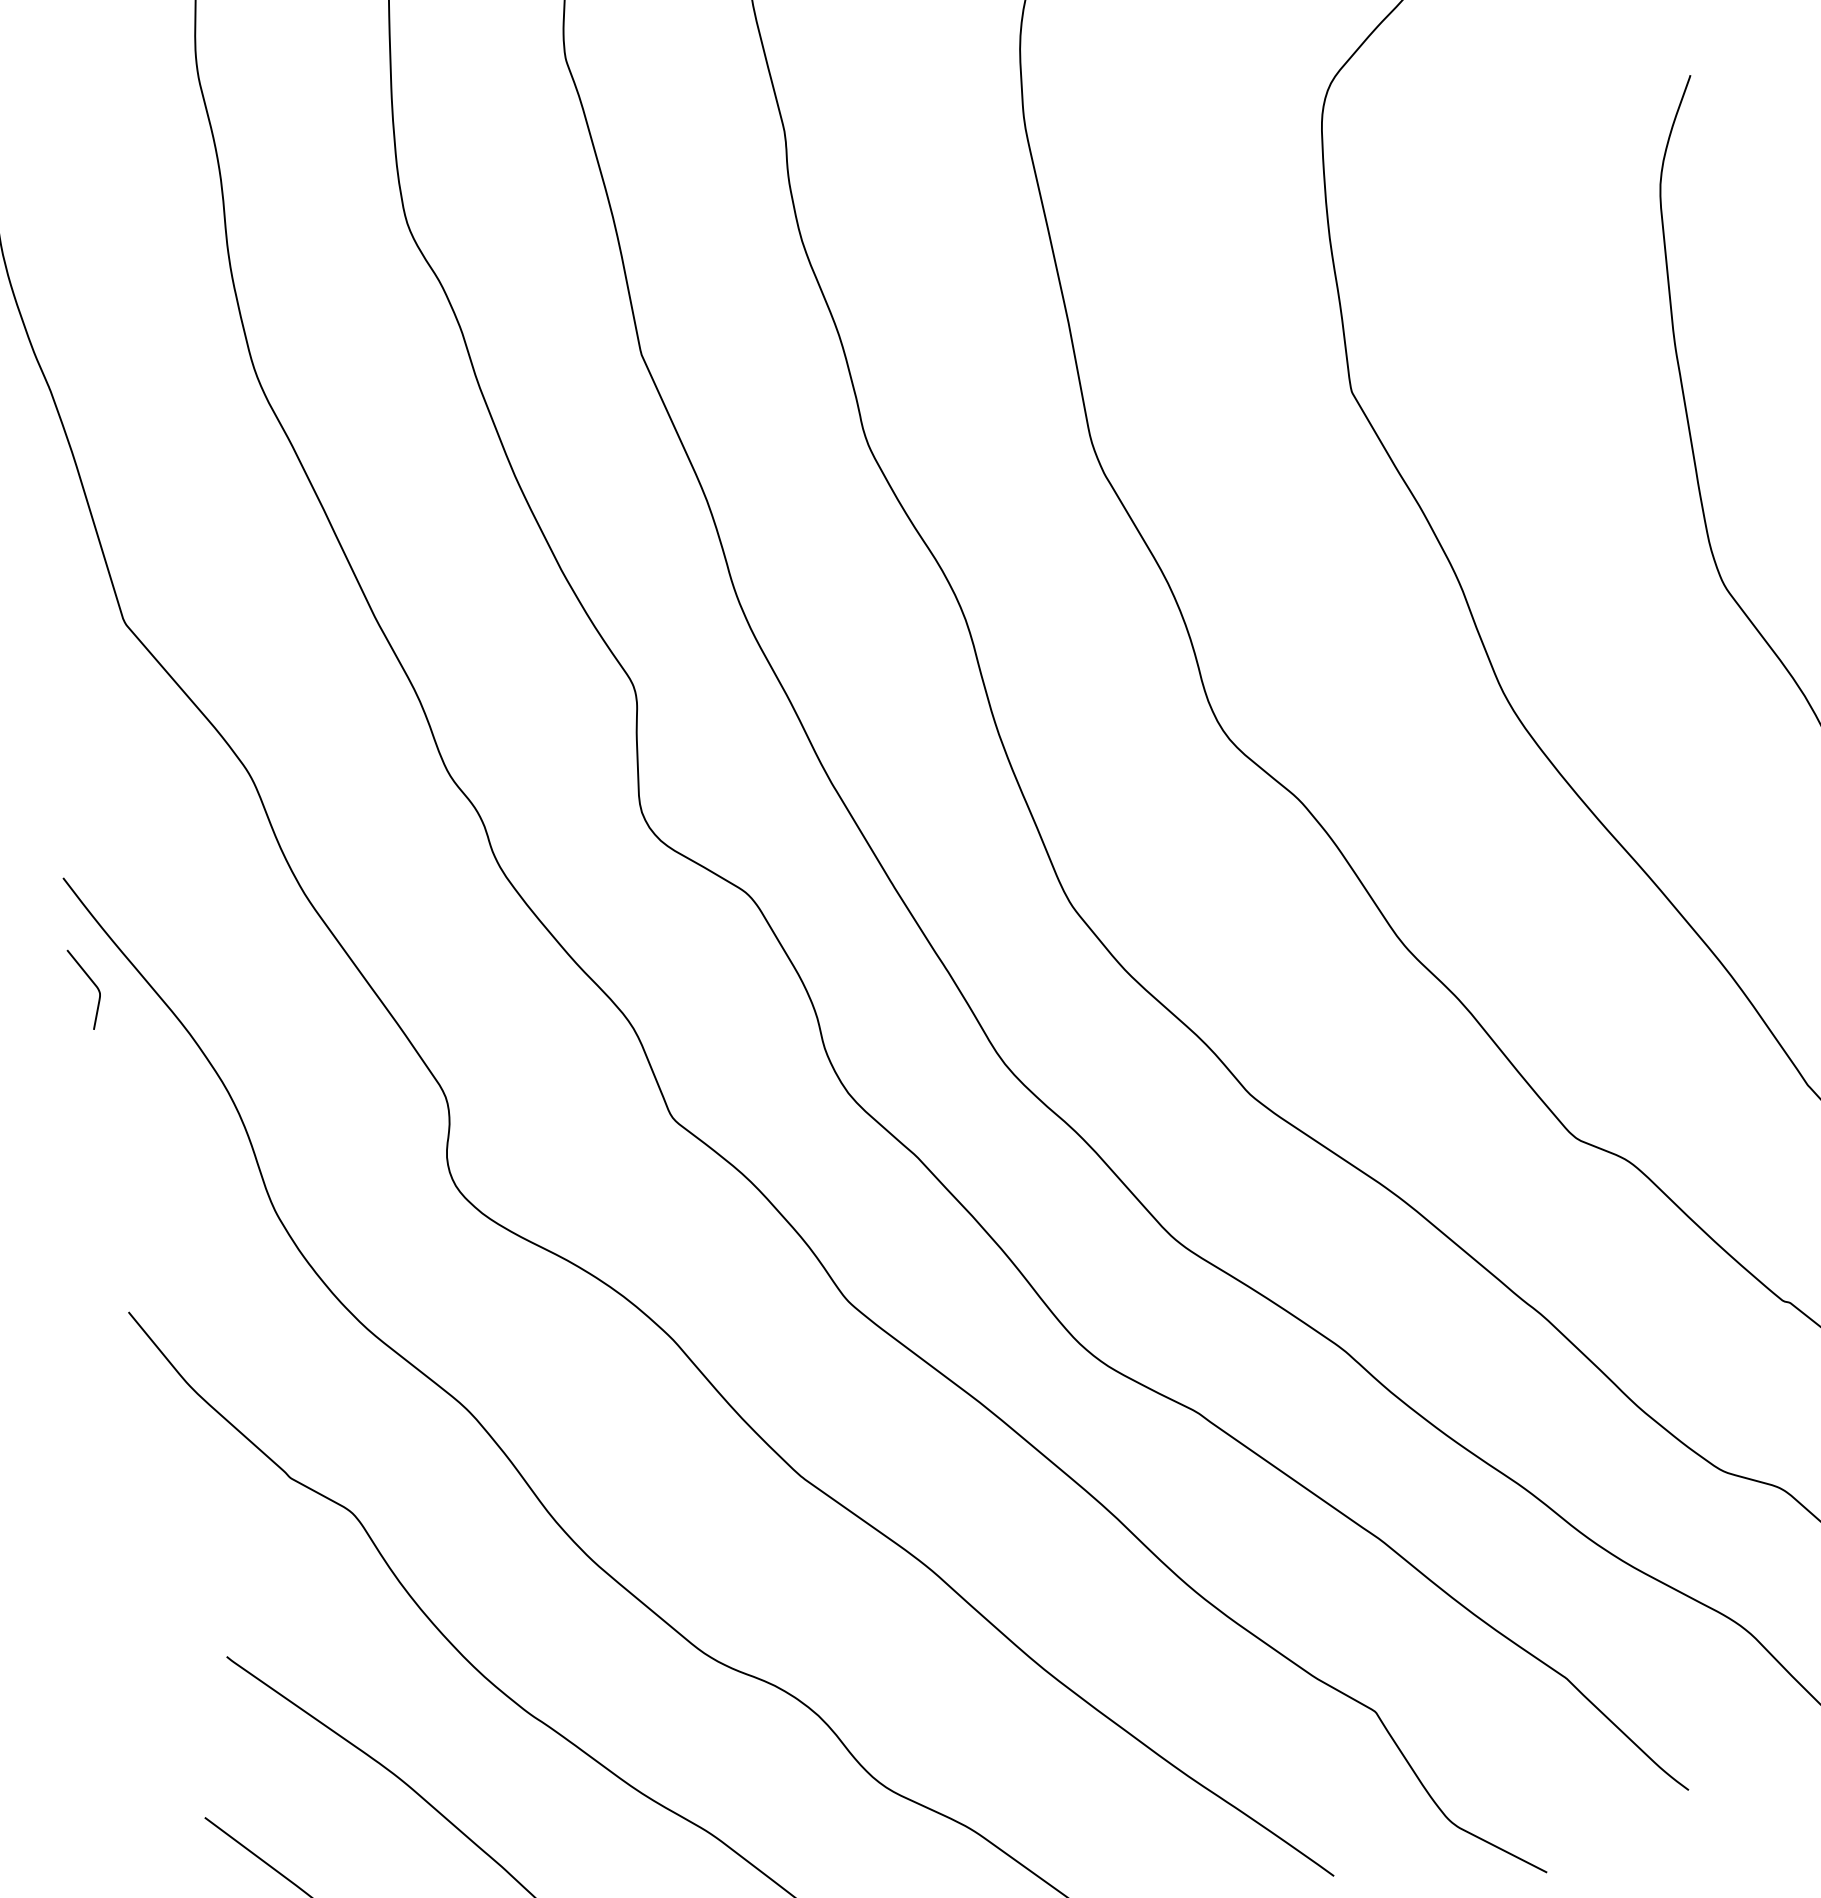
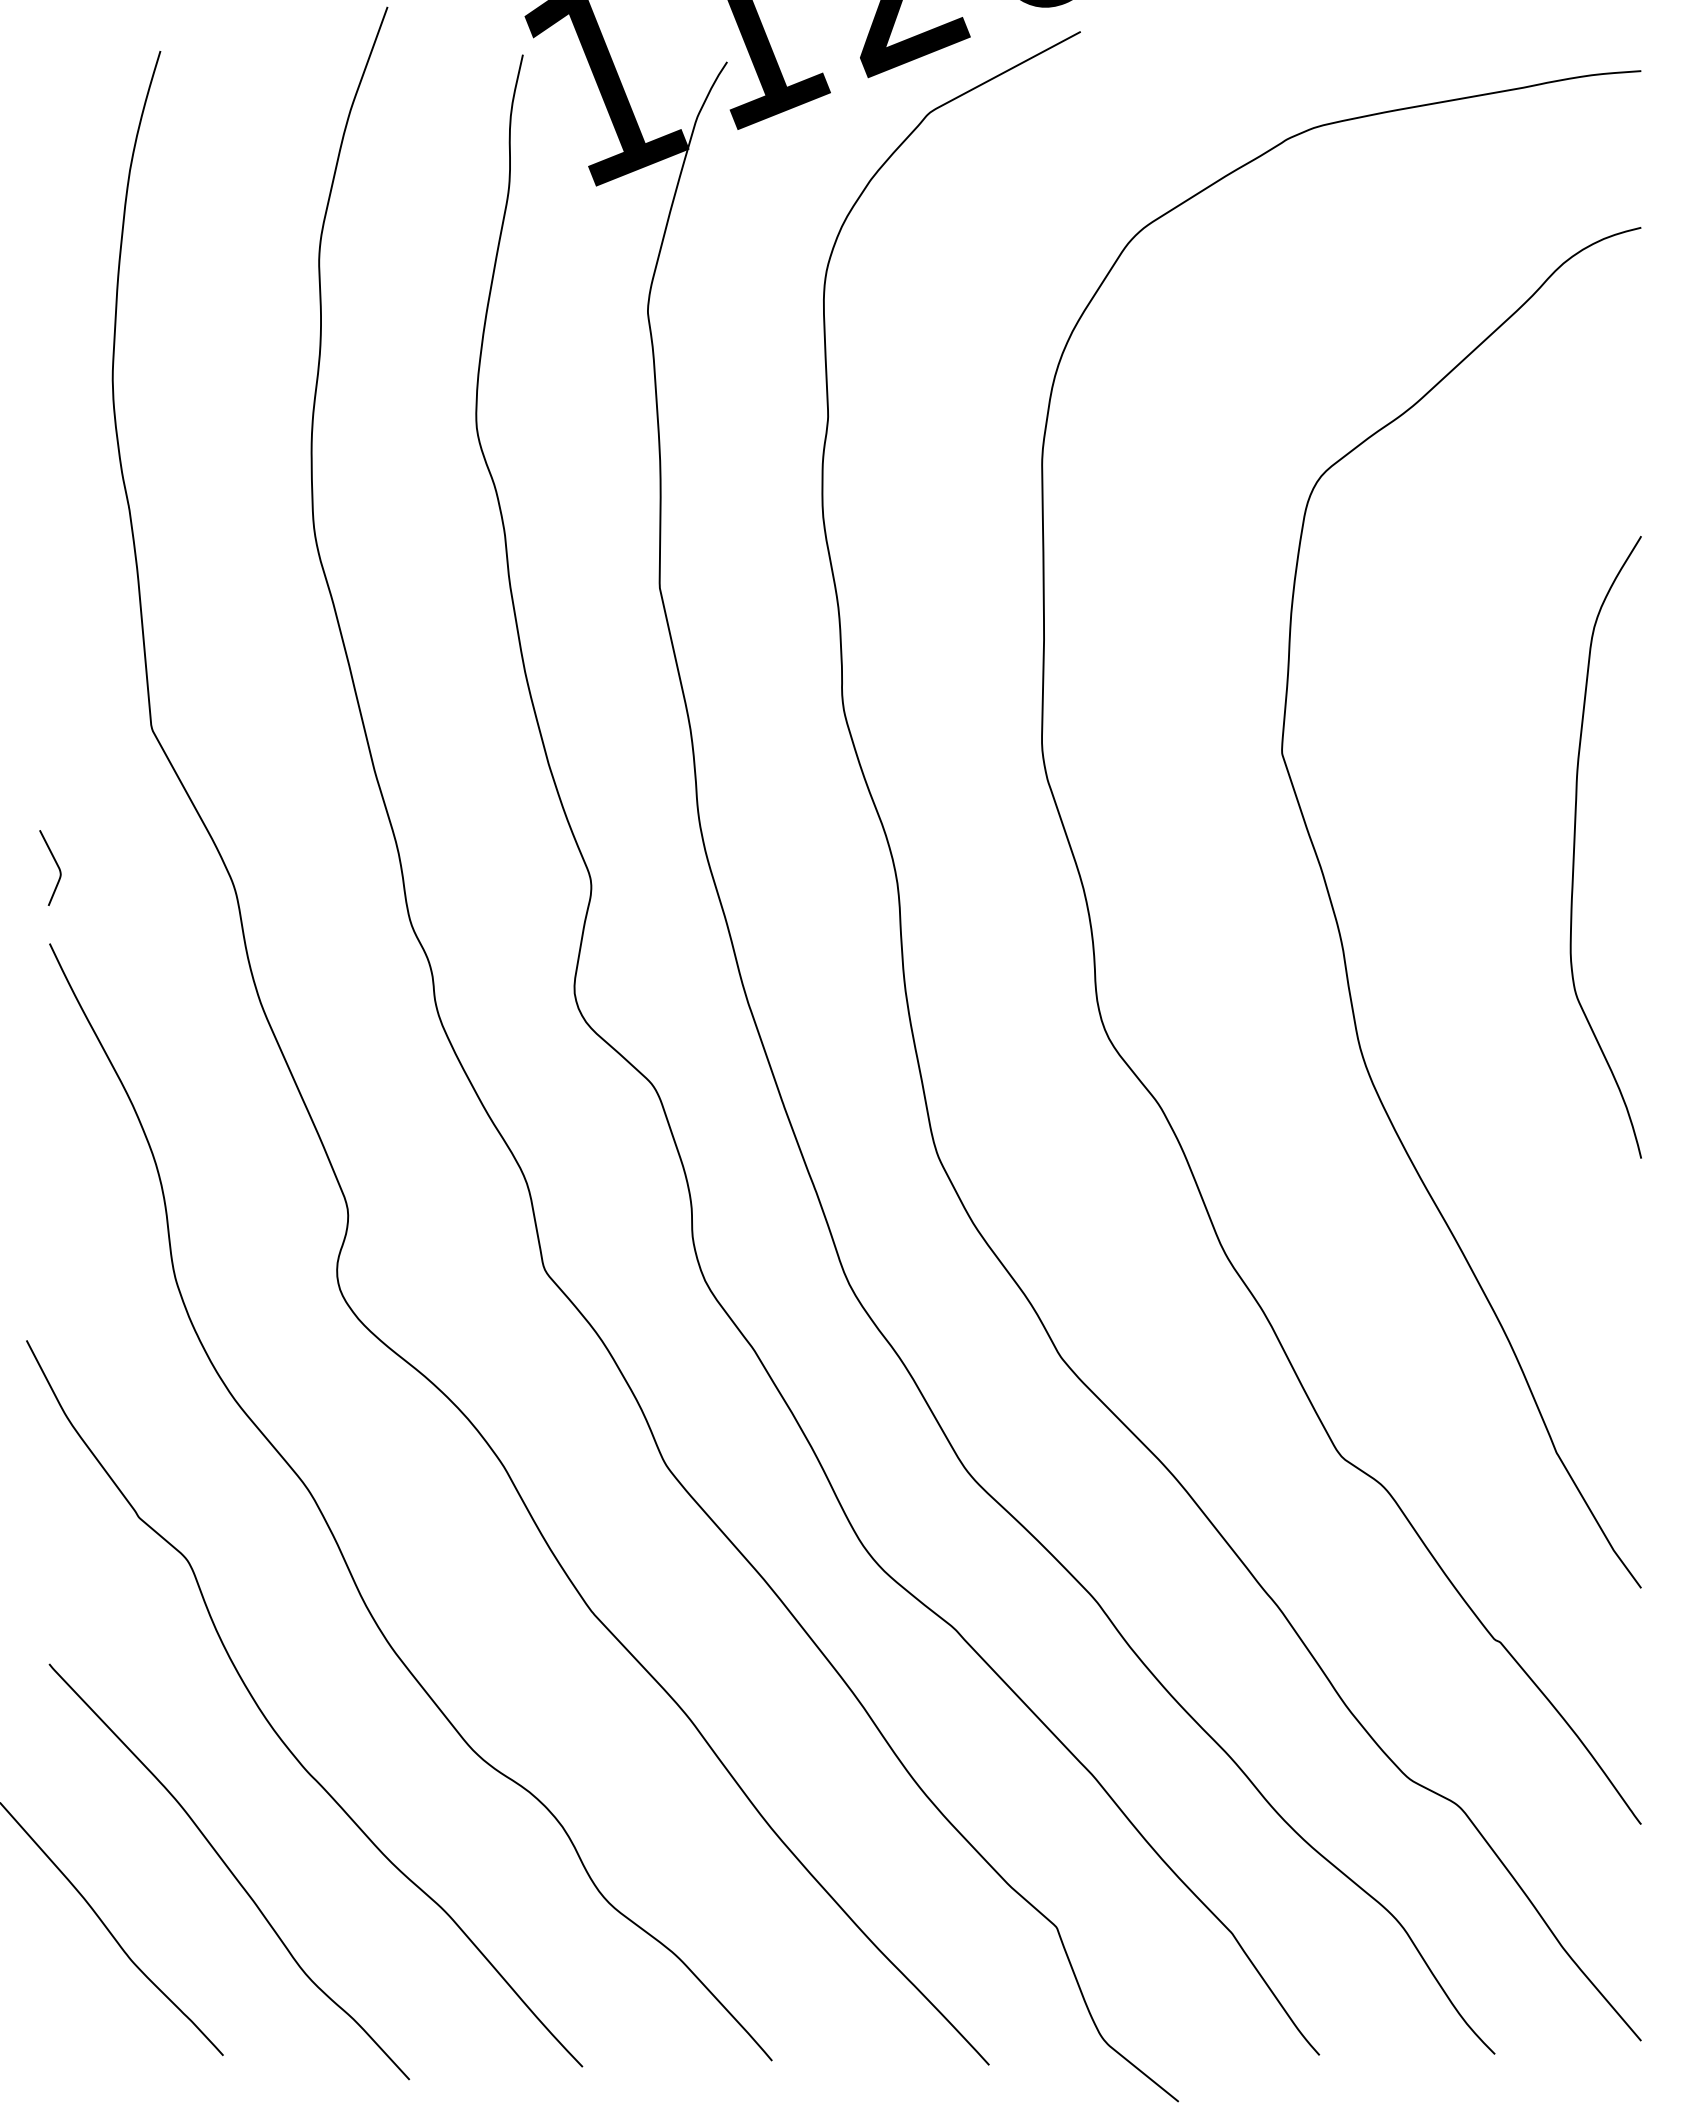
curve: (93, 984) -> (56, 865), moved

